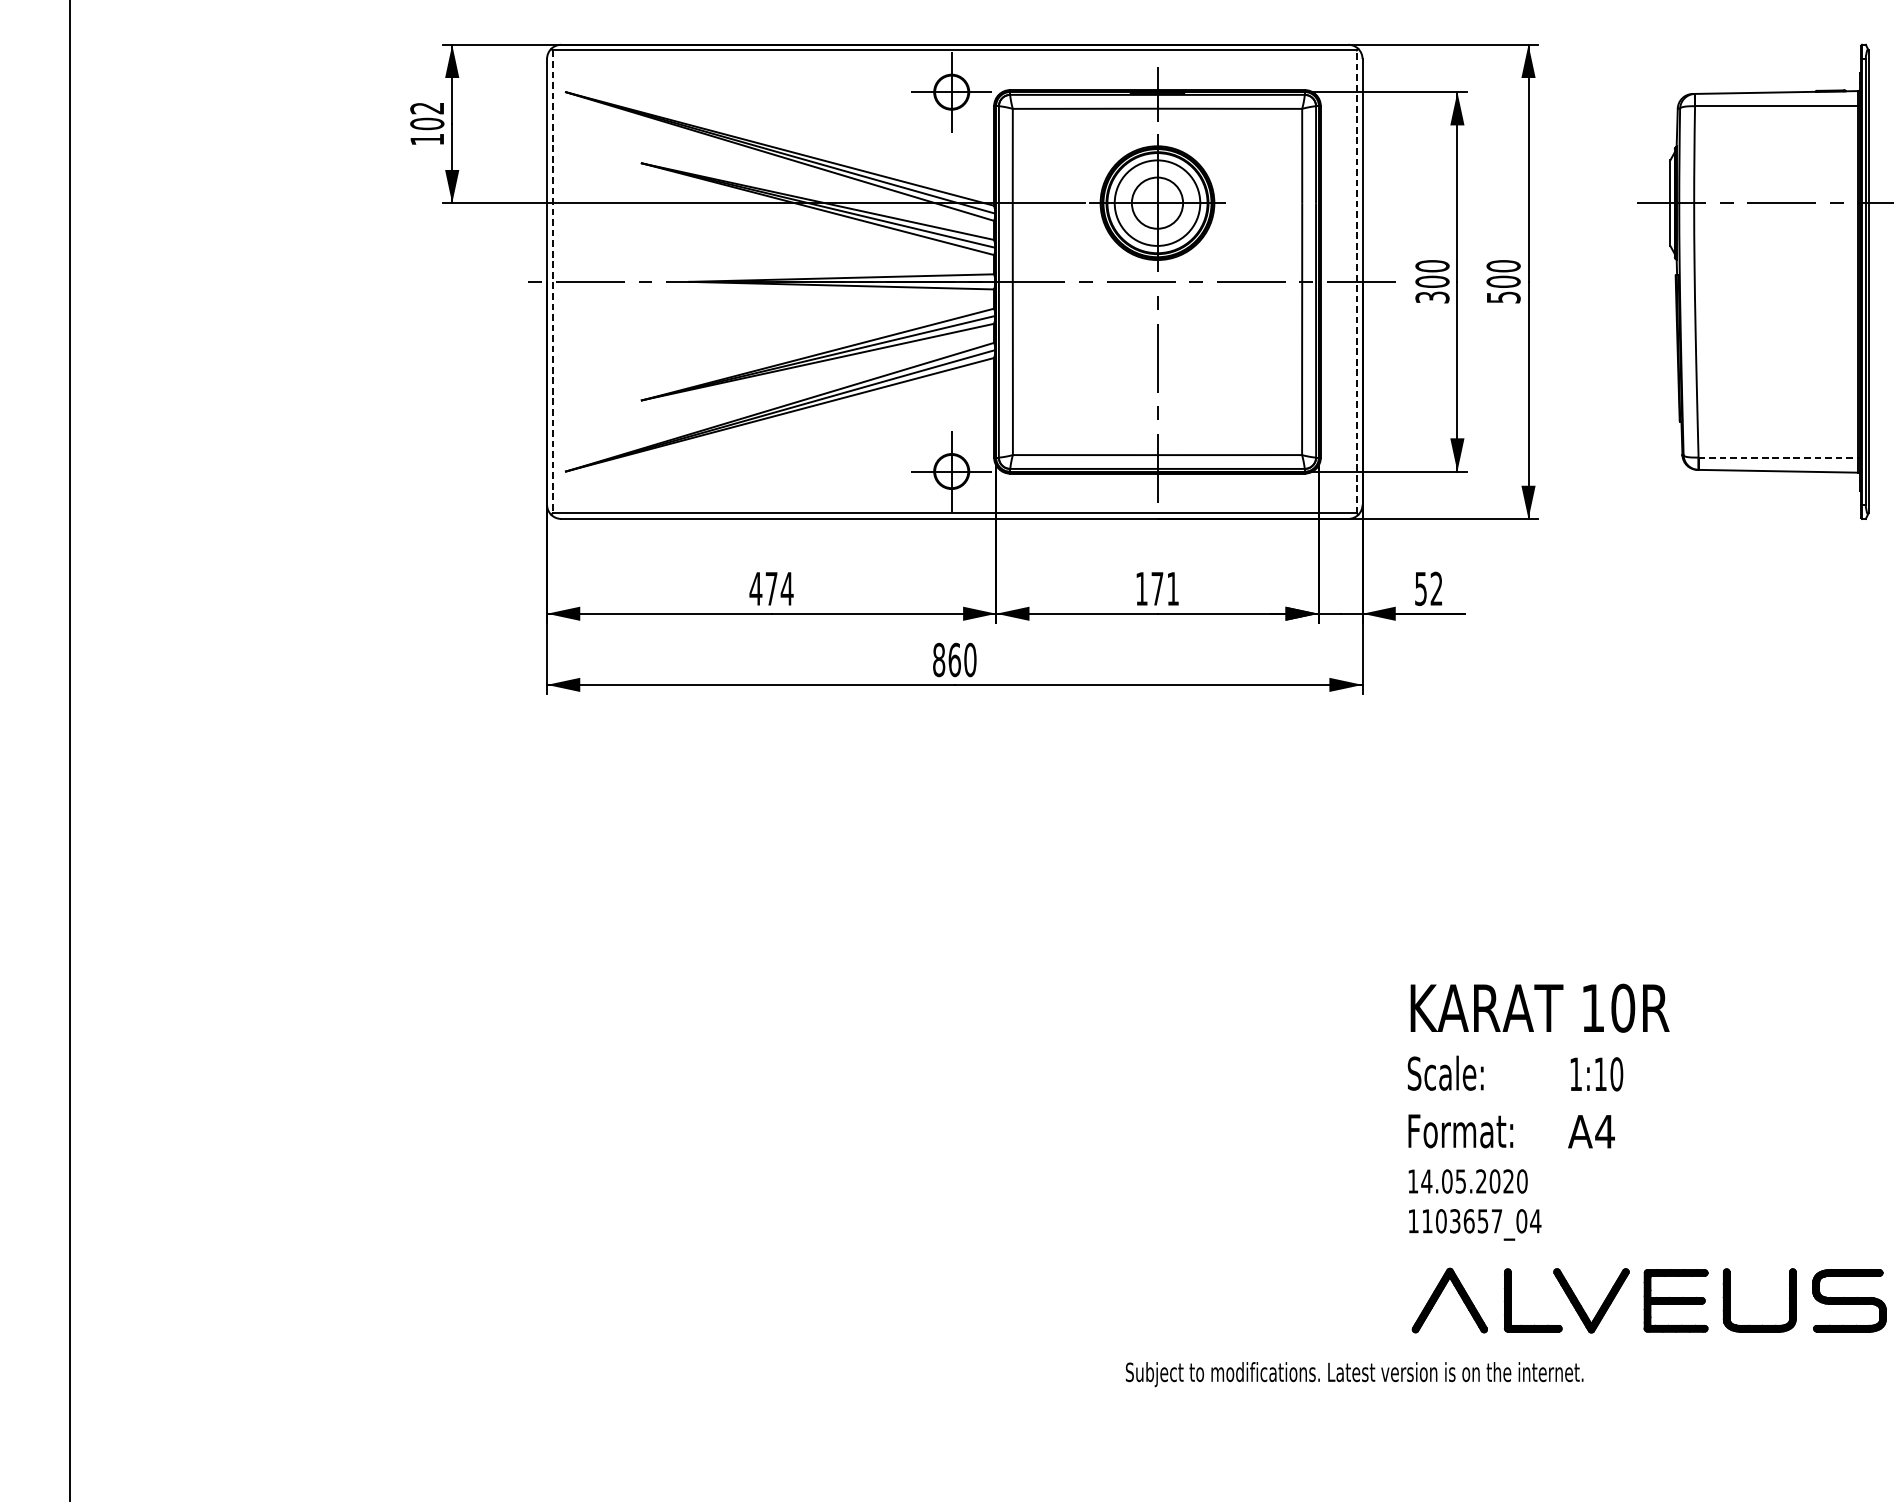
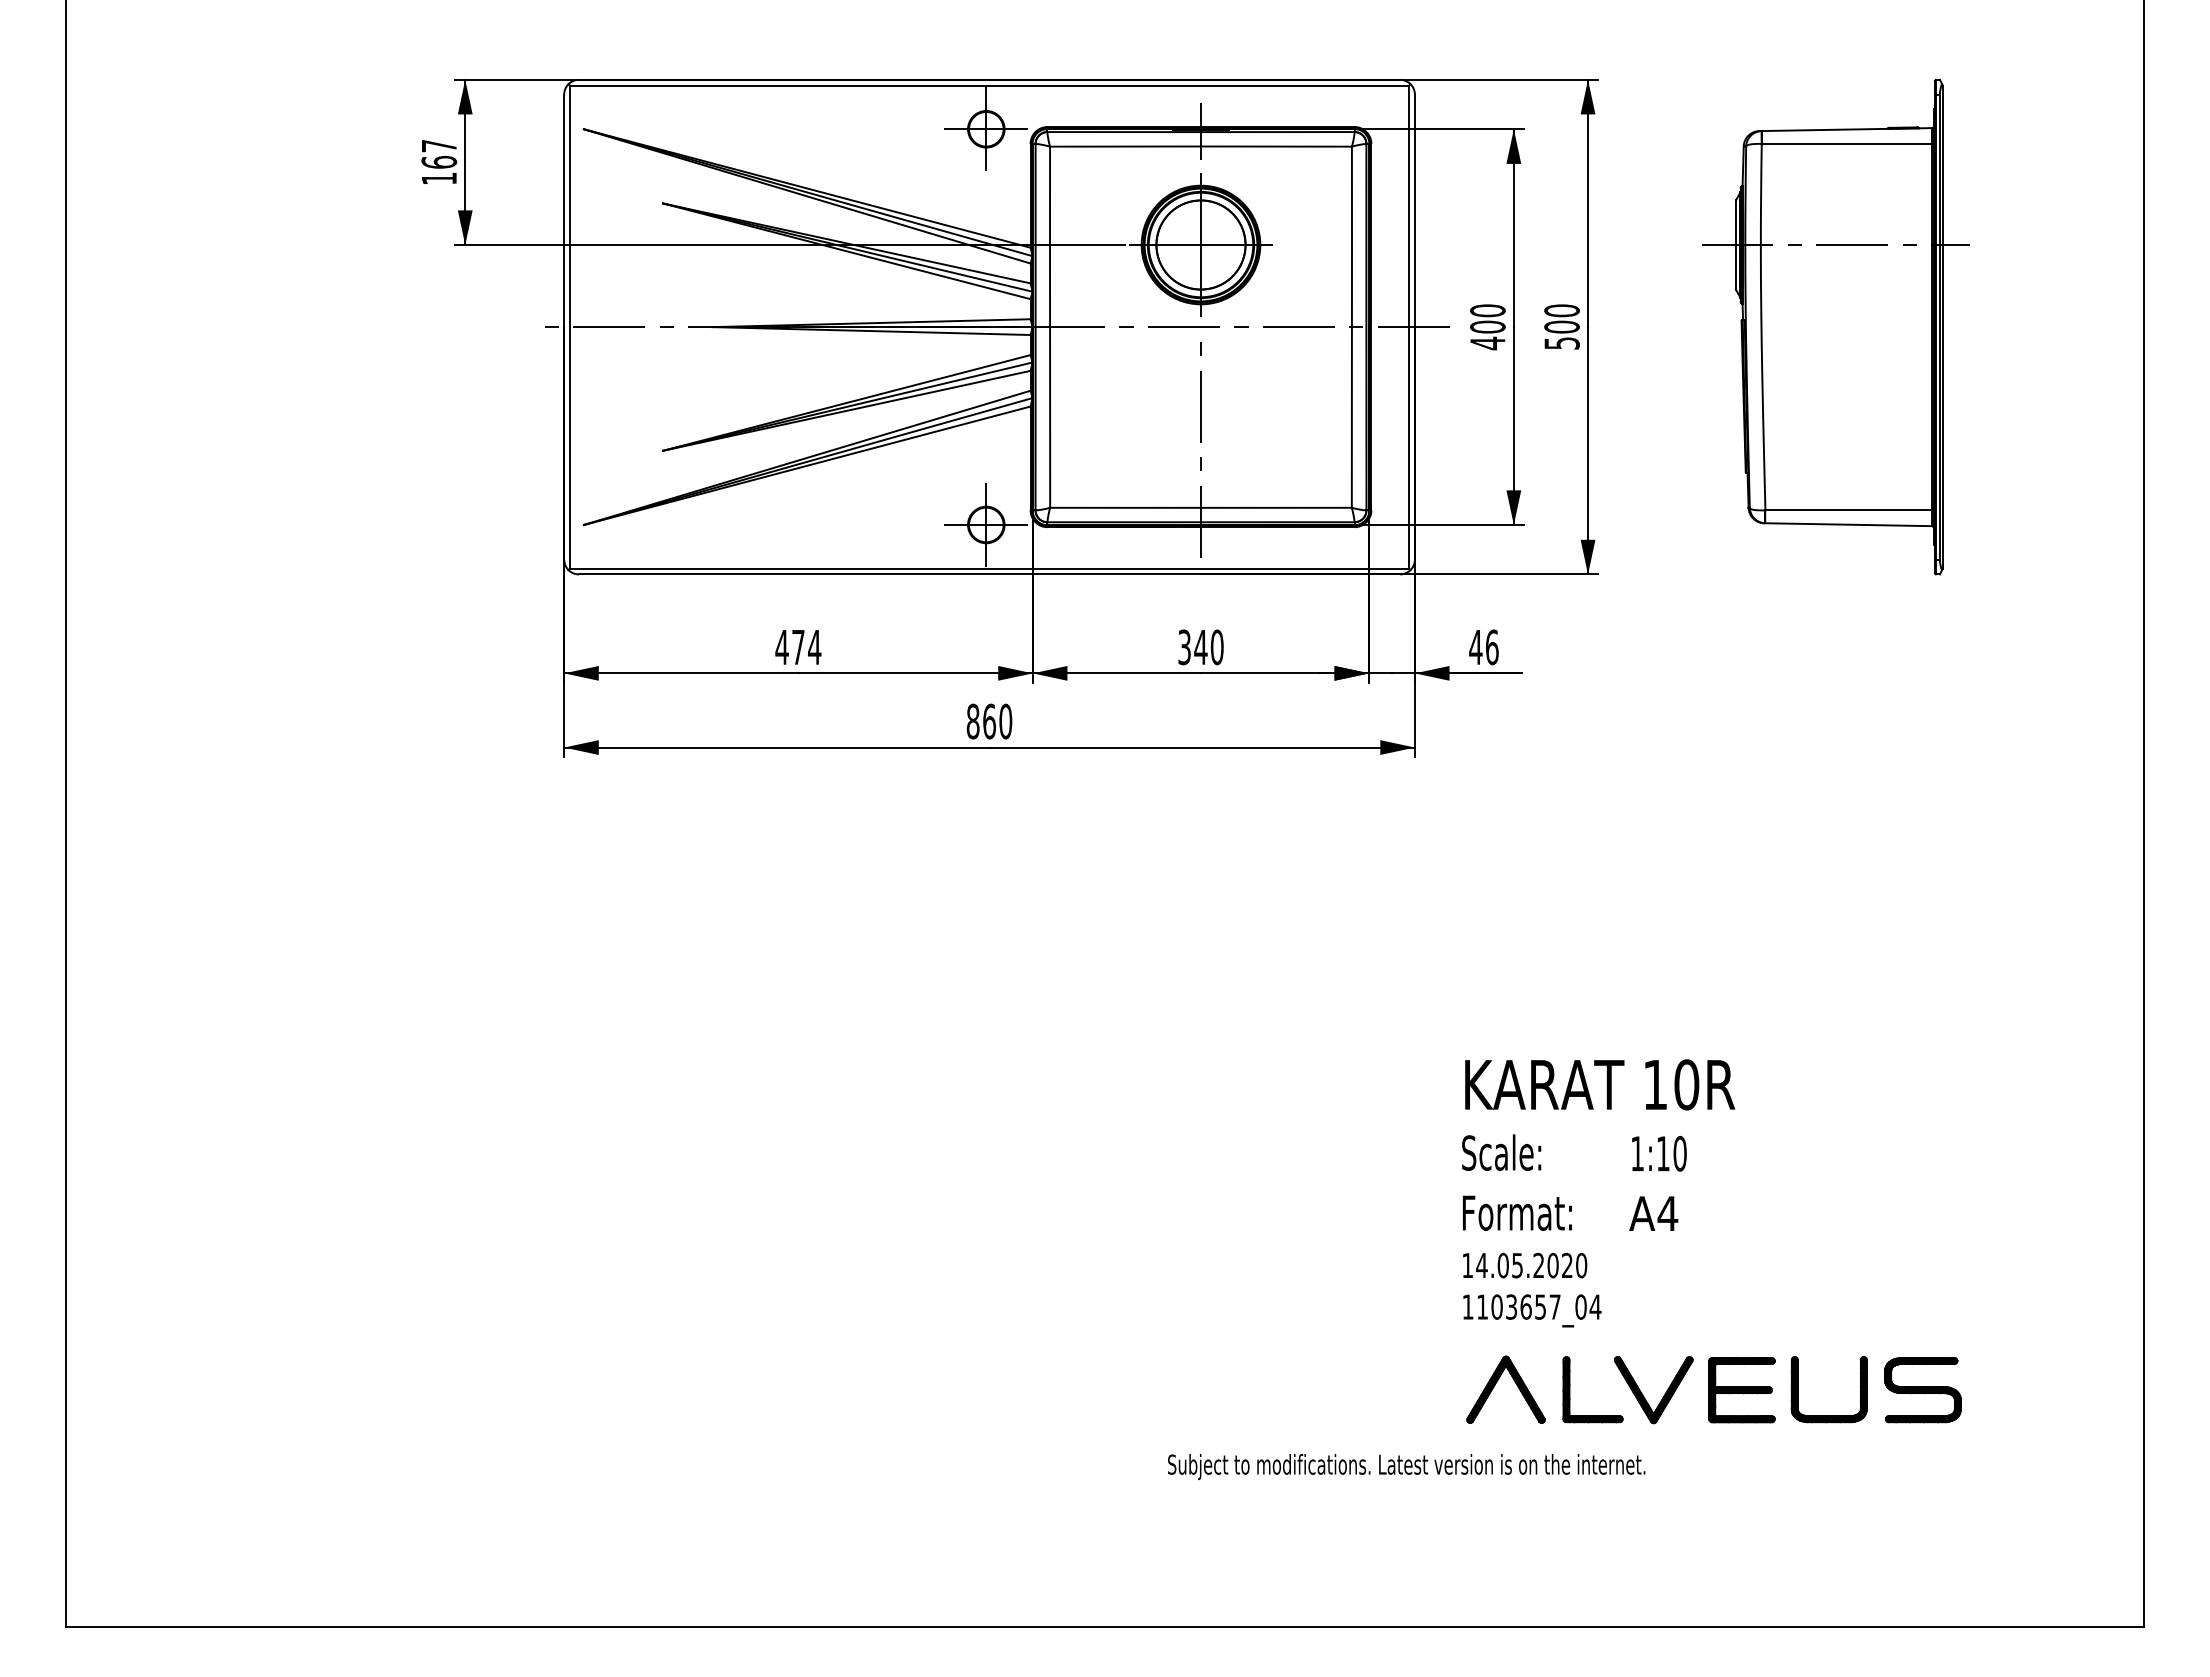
text: (426, 116) -> (438, 154), 102 -> 167
circle: (1157, 202) -> (1200, 244), size x1.67
line: (1356, 281) -> (1408, 326), dashed -> solid
line: (553, 282) -> (570, 327), dashed -> solid
text: (1432, 297) -> (1487, 343), 300 -> 400
line: (1780, 457) -> (1850, 510), dashed -> solid
text: (1157, 588) -> (1200, 647), 171 -> 340
text: (1428, 588) -> (1483, 647), 52 -> 46

